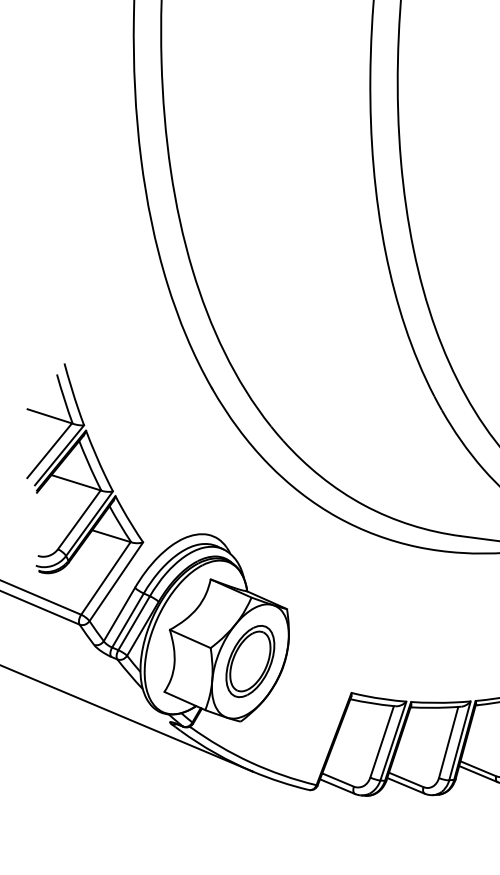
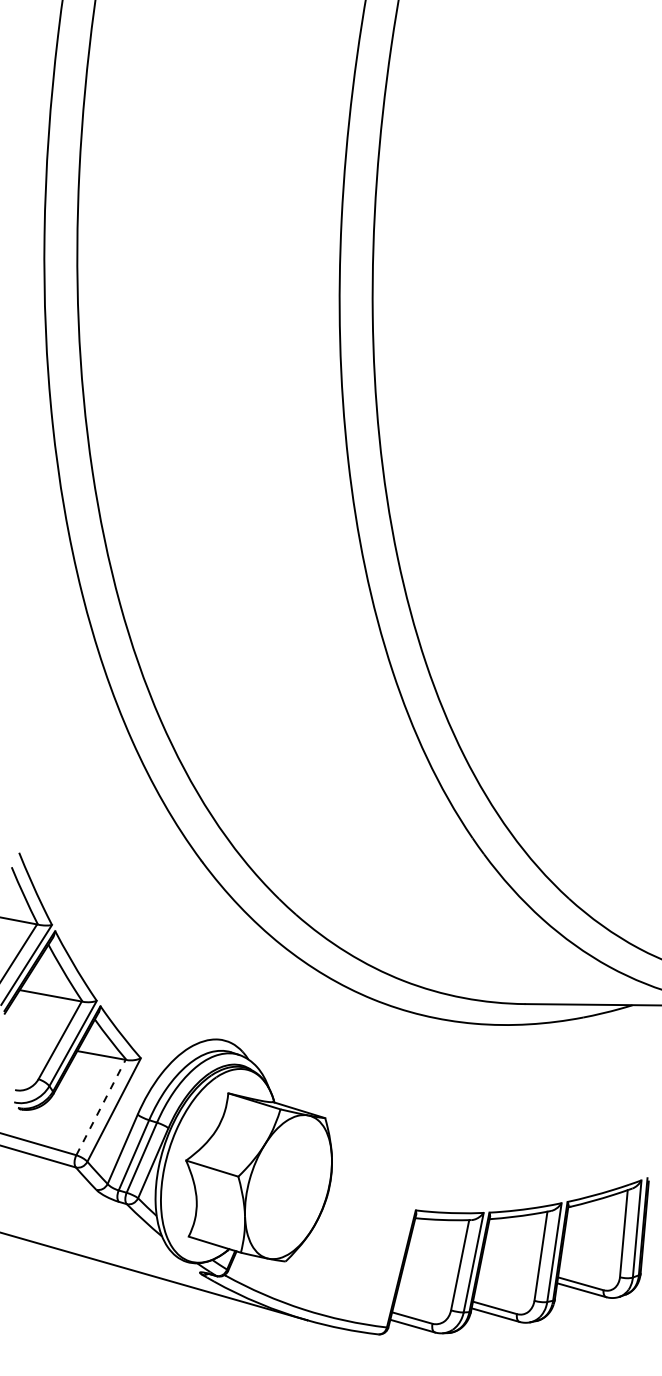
line: (106, 578) -> (101, 1107), solid -> dashed
part: (250, 661) -> (288, 1186), removed

